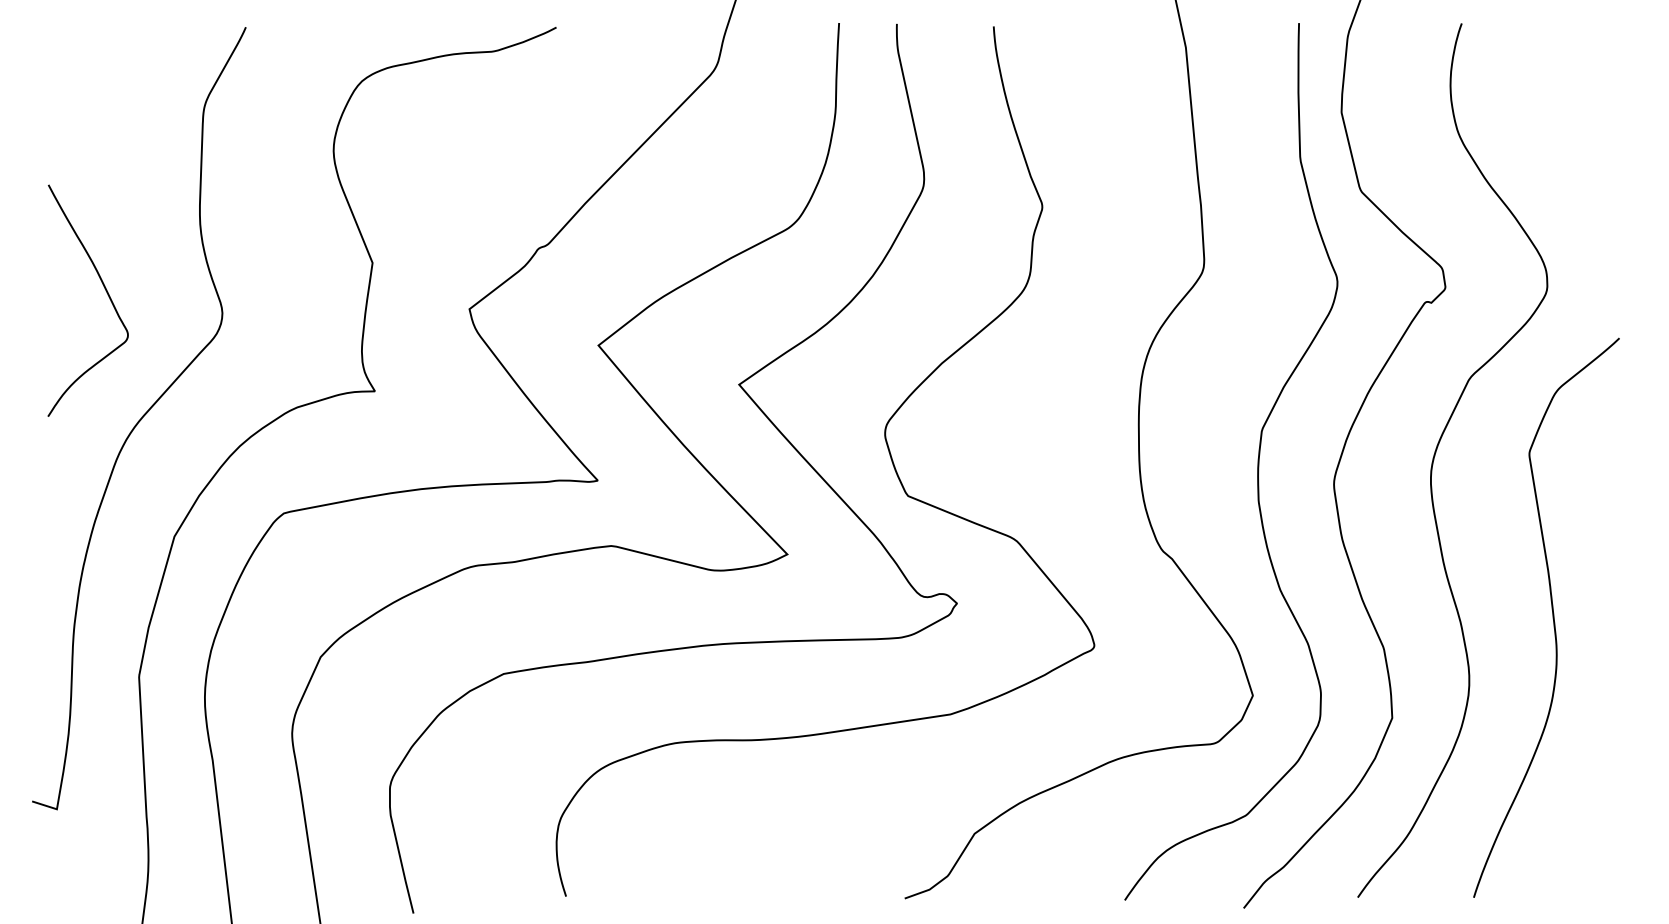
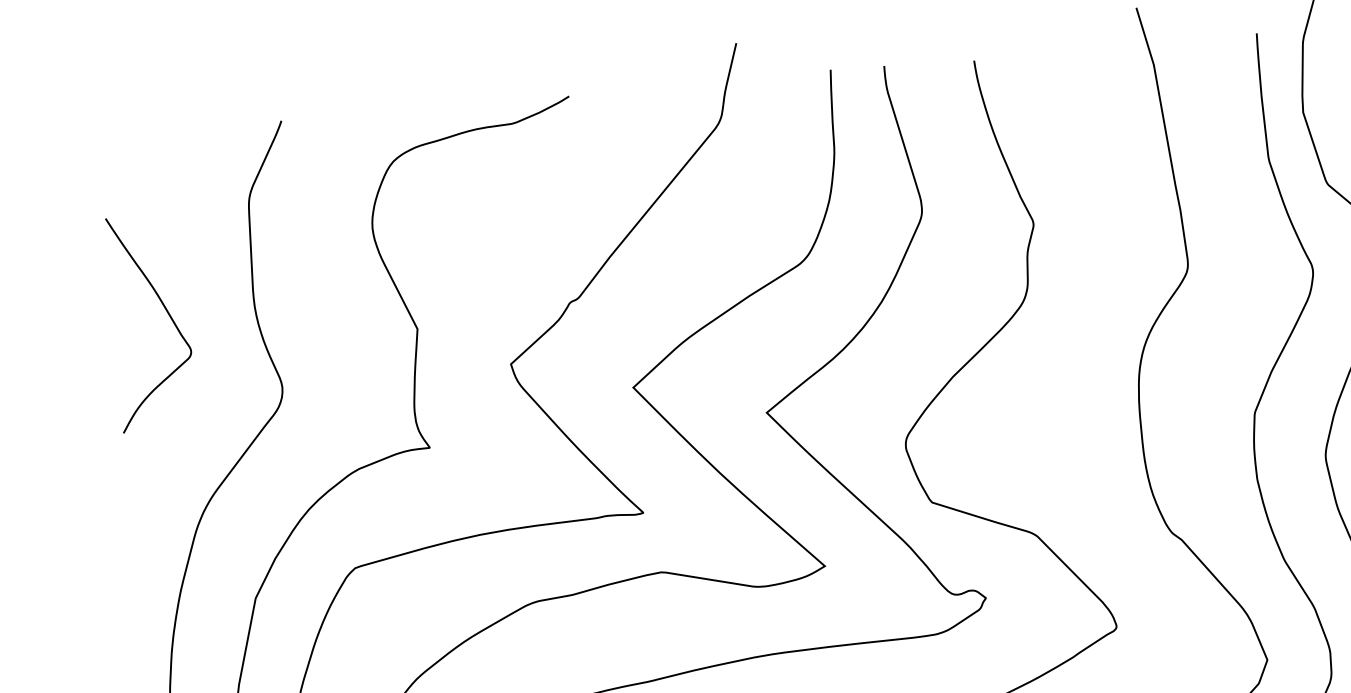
curve: (106, 293) -> (167, 314), moved

